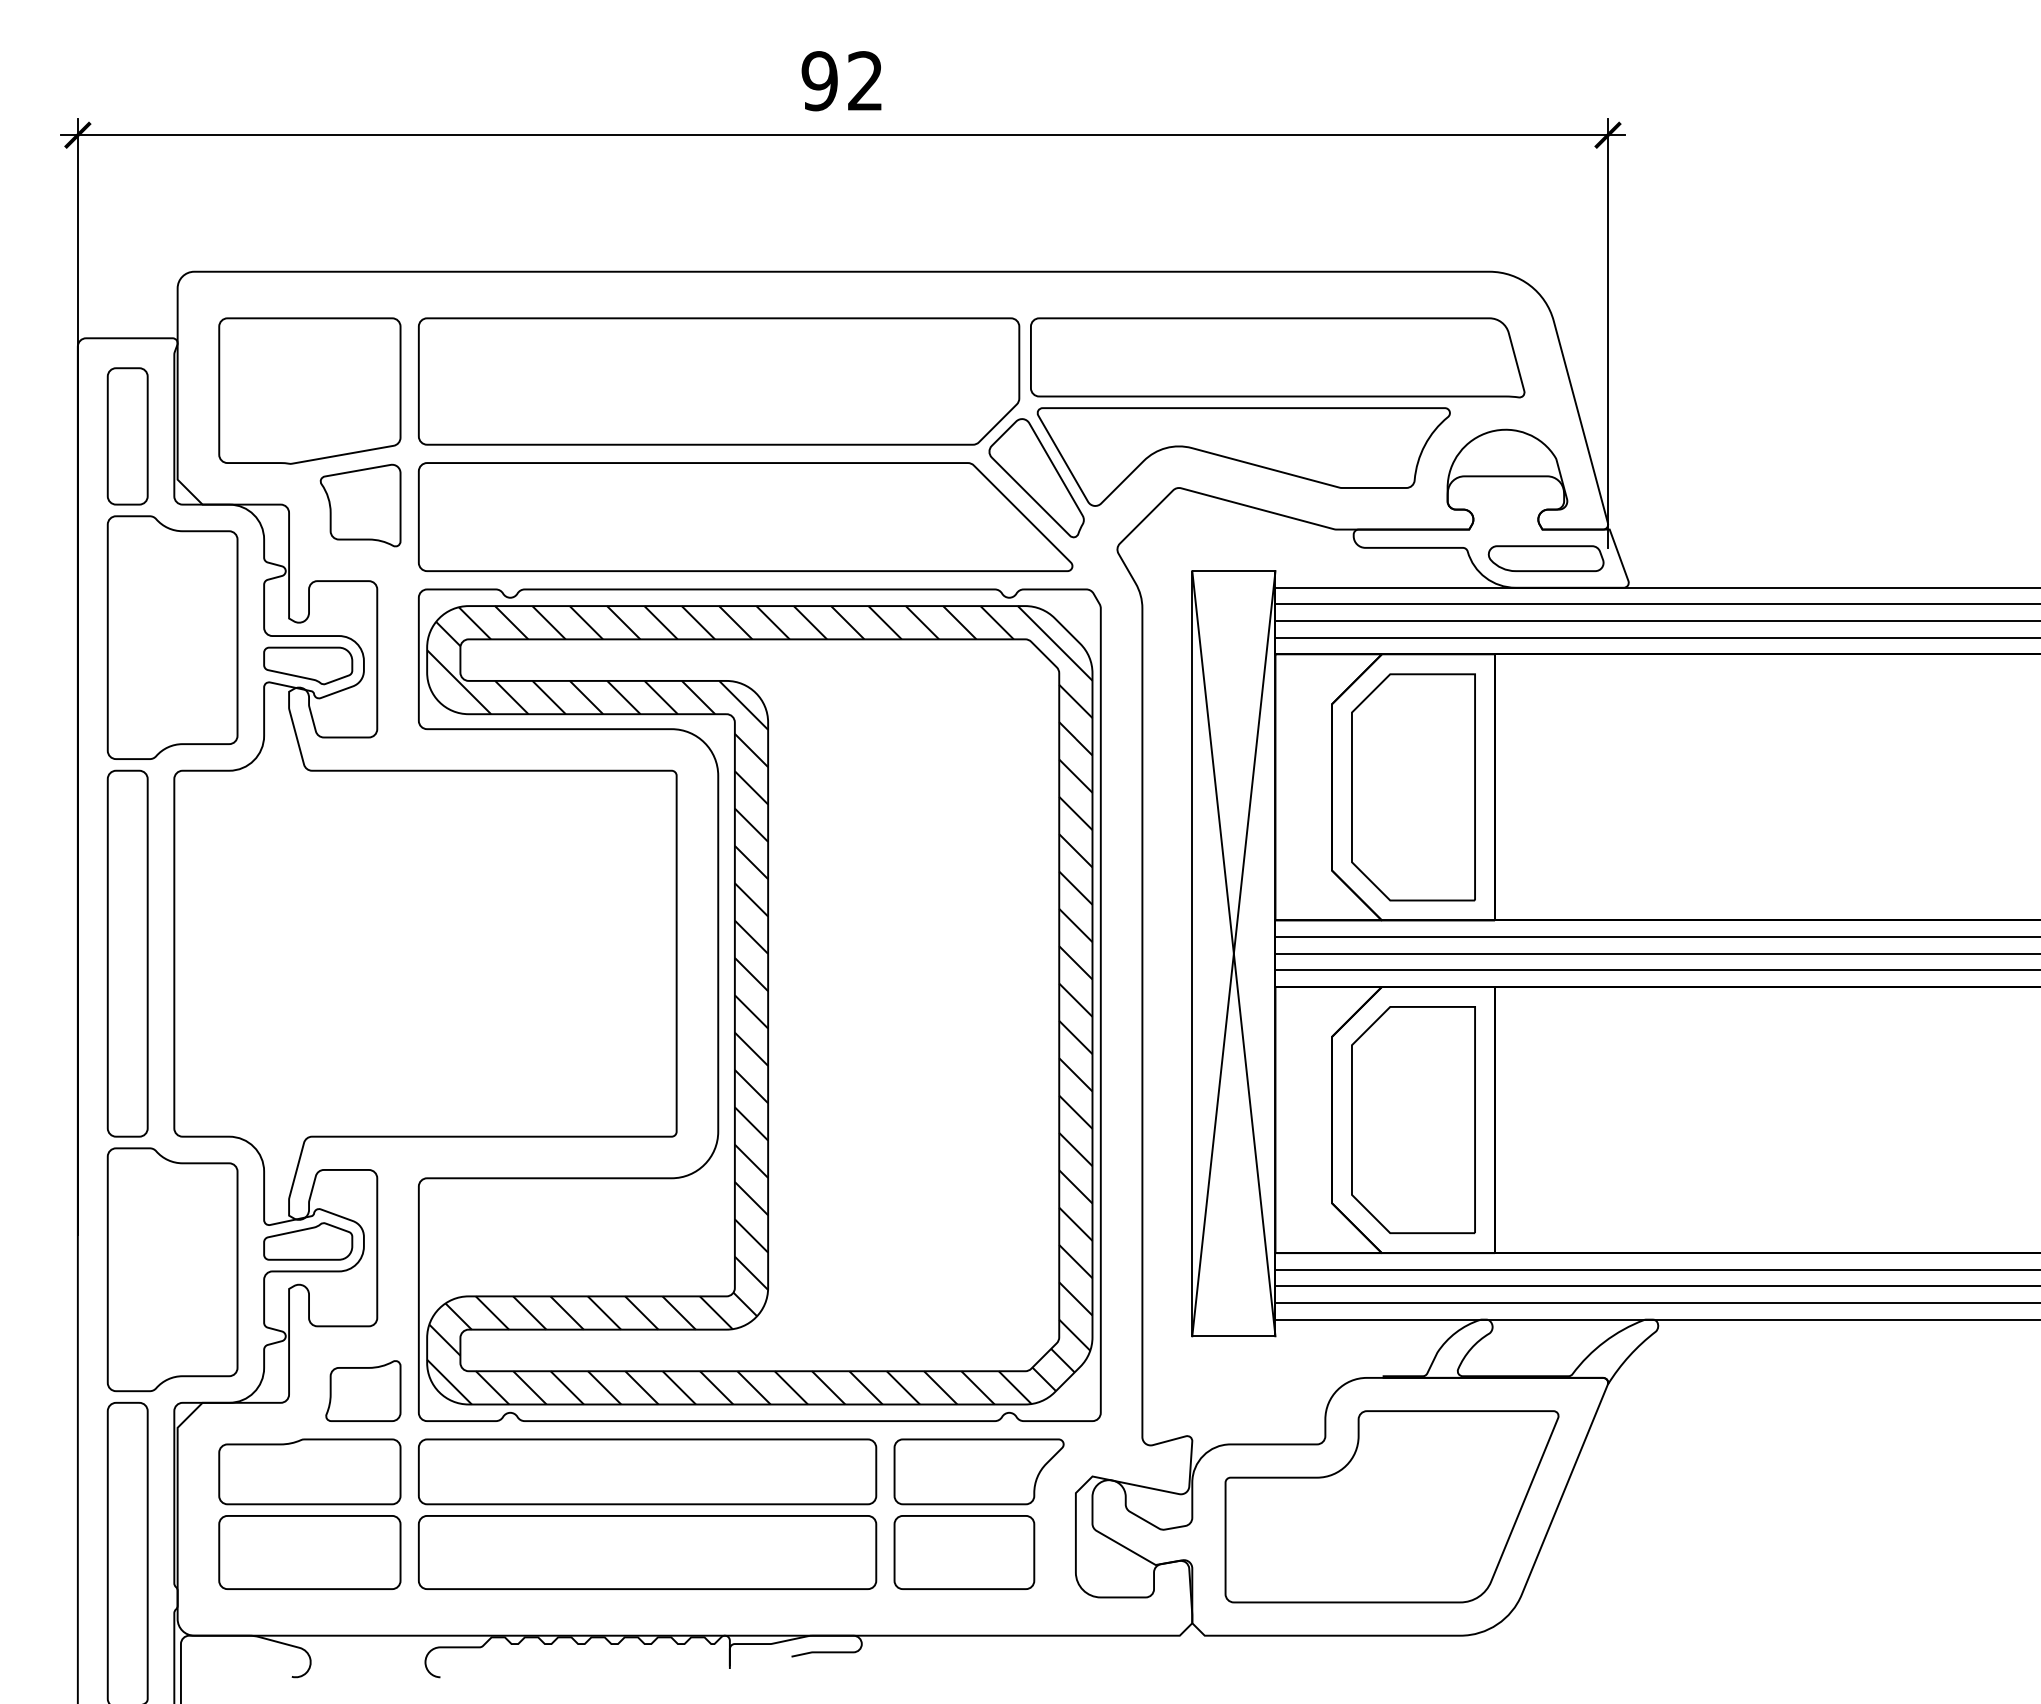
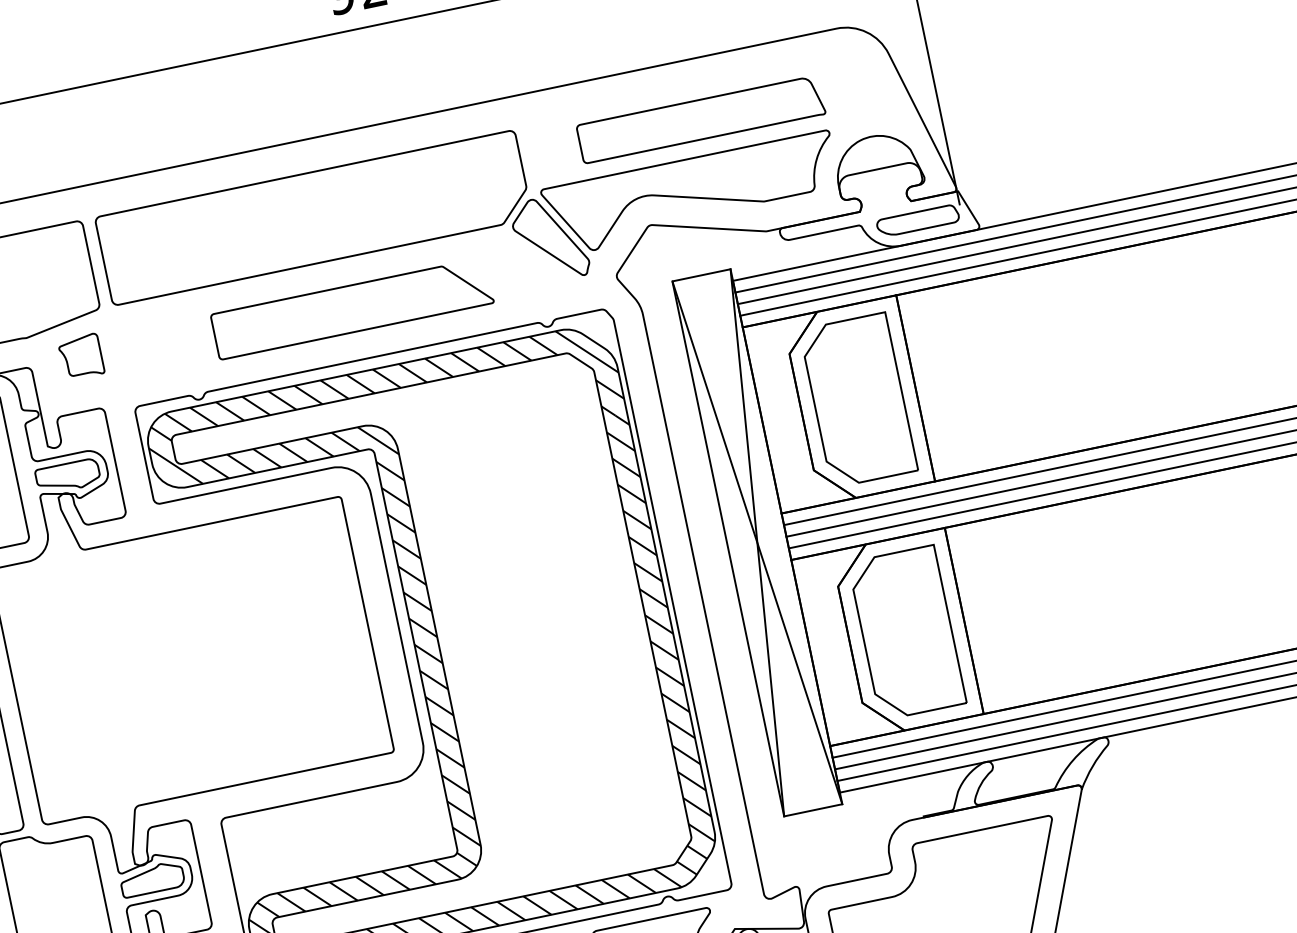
part: (1277, 357) -> (700, 119), size x0.7
part: (360, 505) -> (81, 356), size x0.7
part: (745, 516) -> (352, 308), size x0.6

